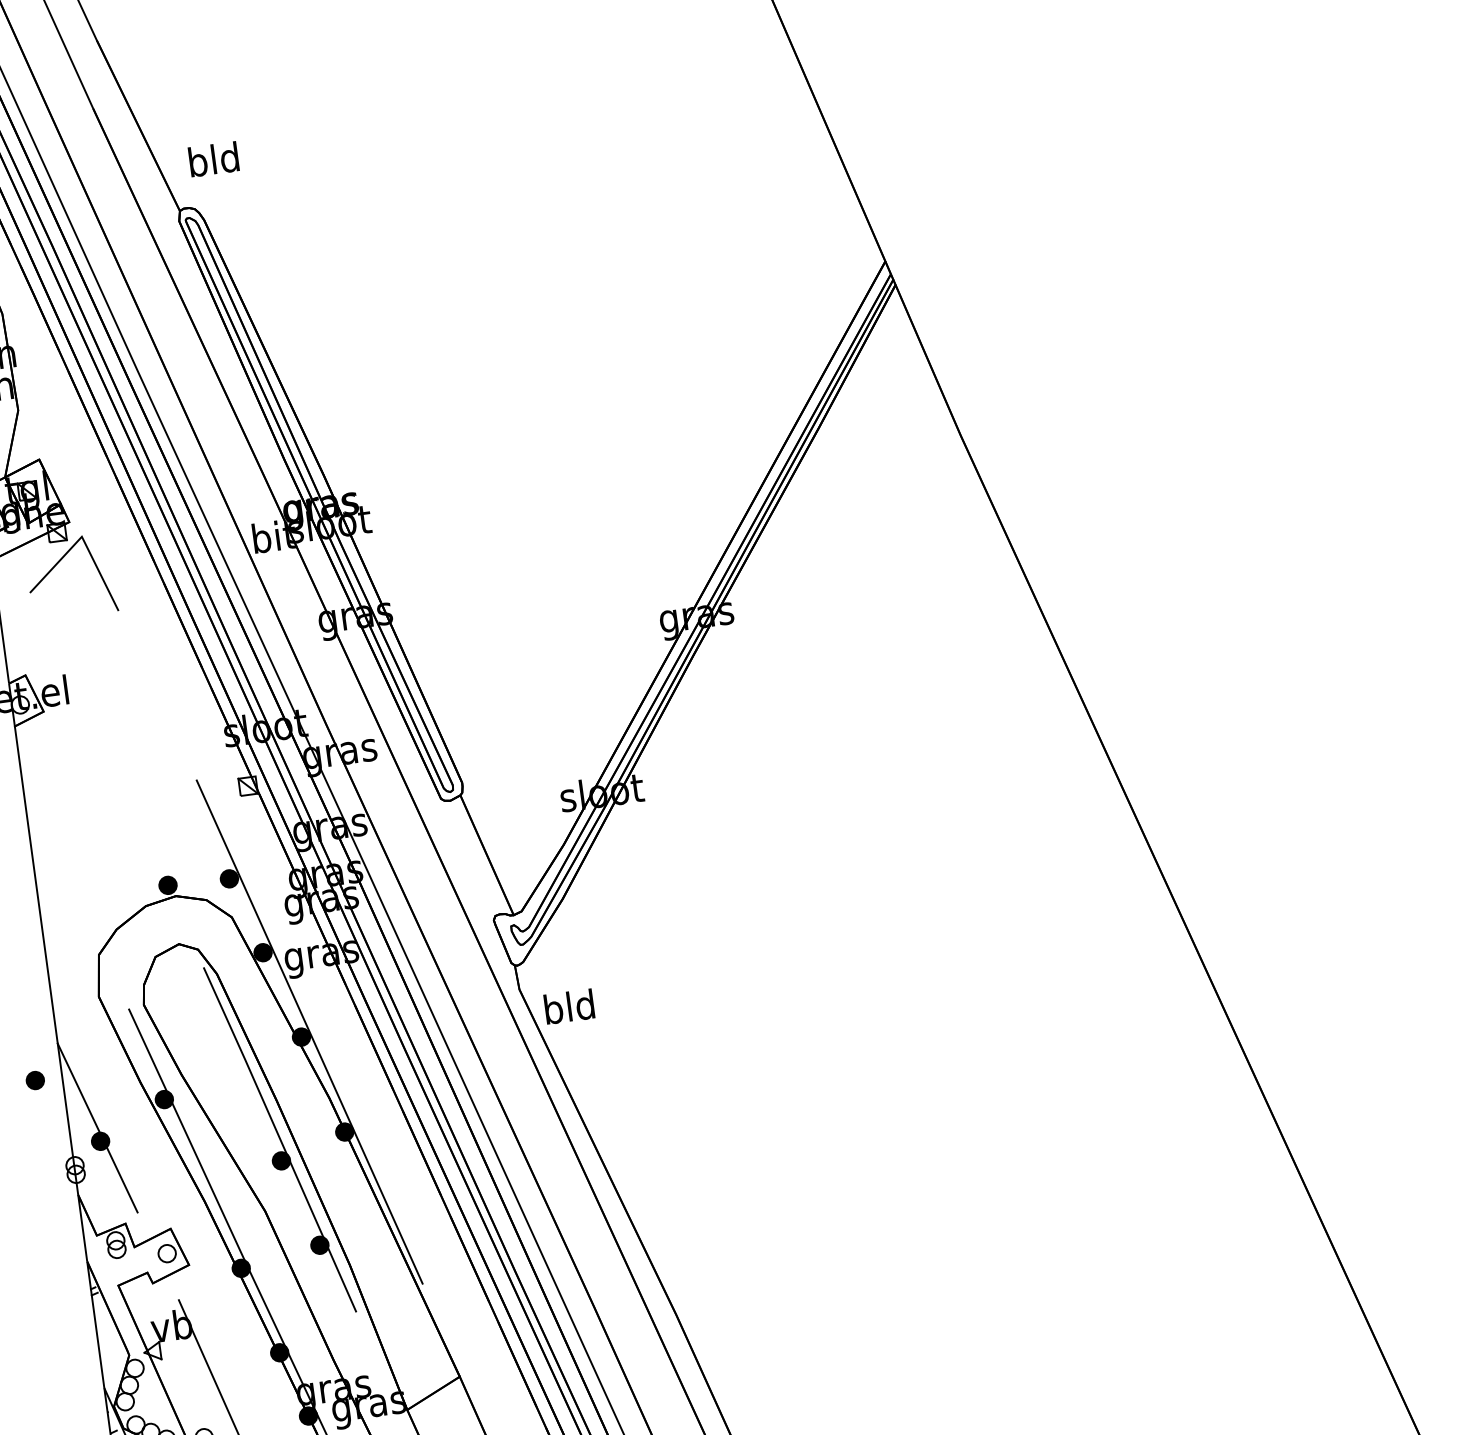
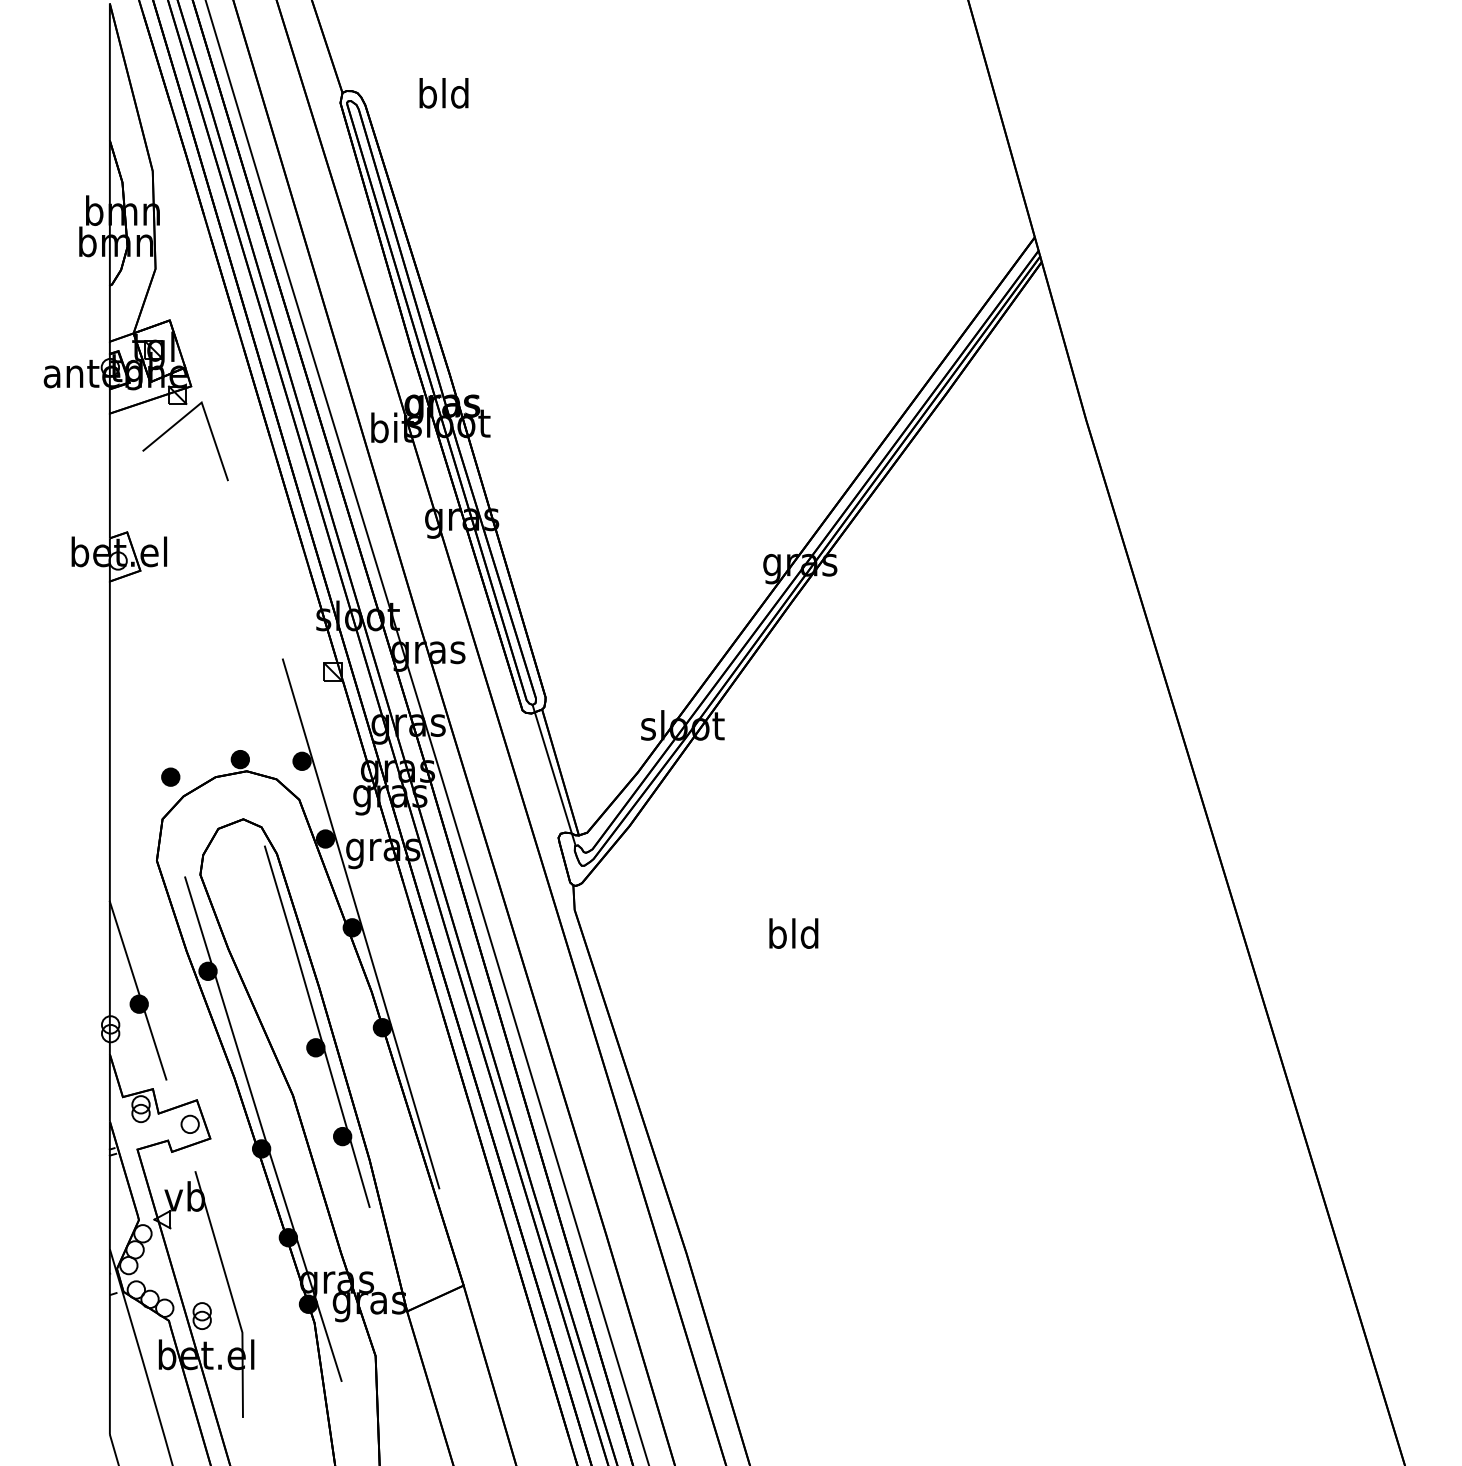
text: (213, 159) -> (443, 93), moved
line: (480, 858) -> (553, 774), added
text: (569, 1006) -> (793, 933), moved
part: (35, 1079) -> (170, 776), moved

